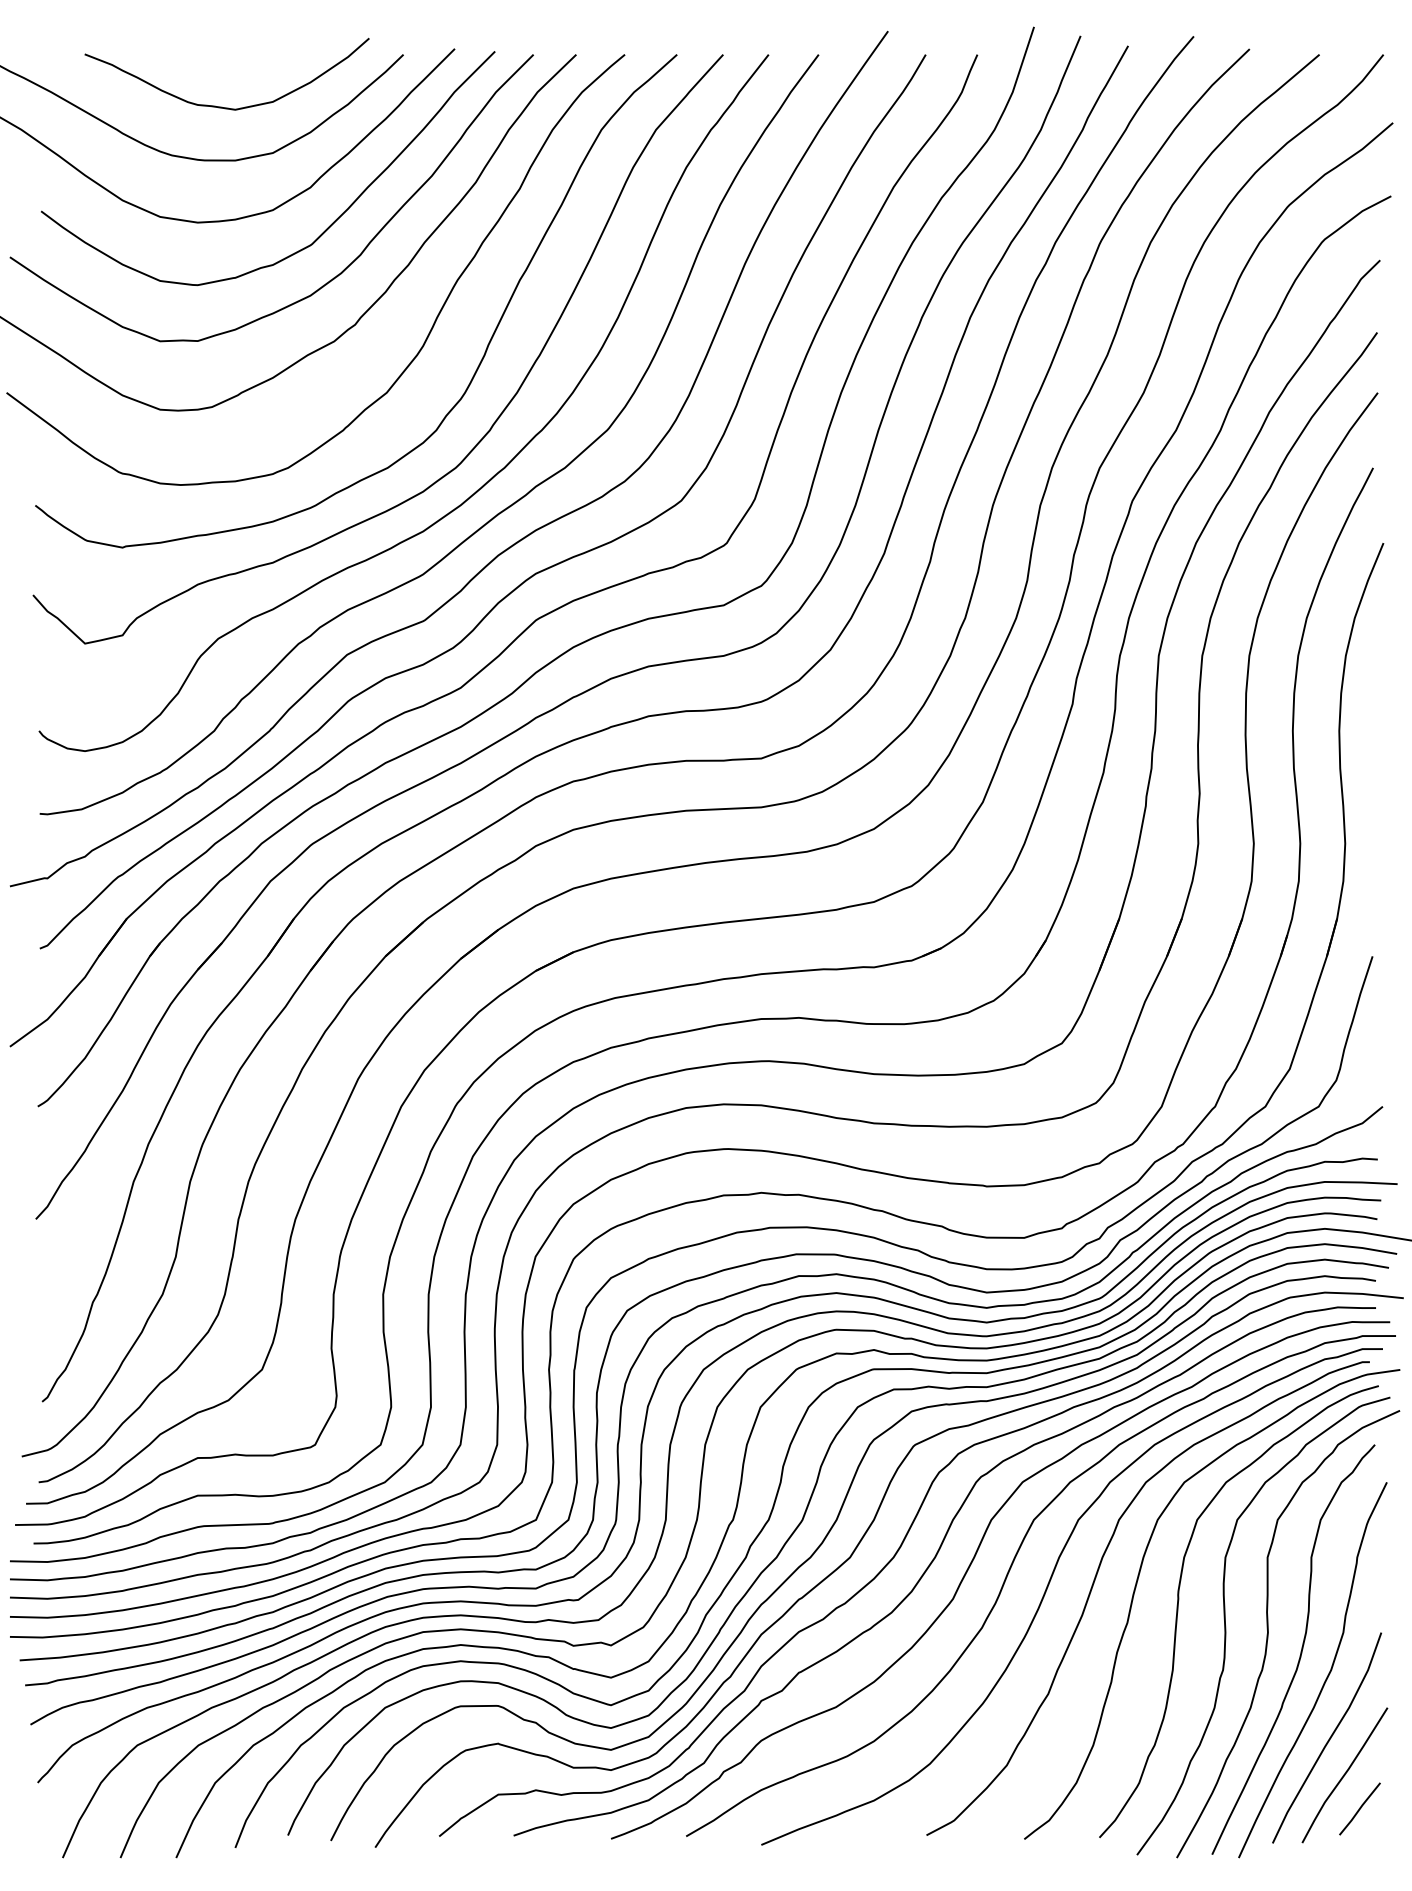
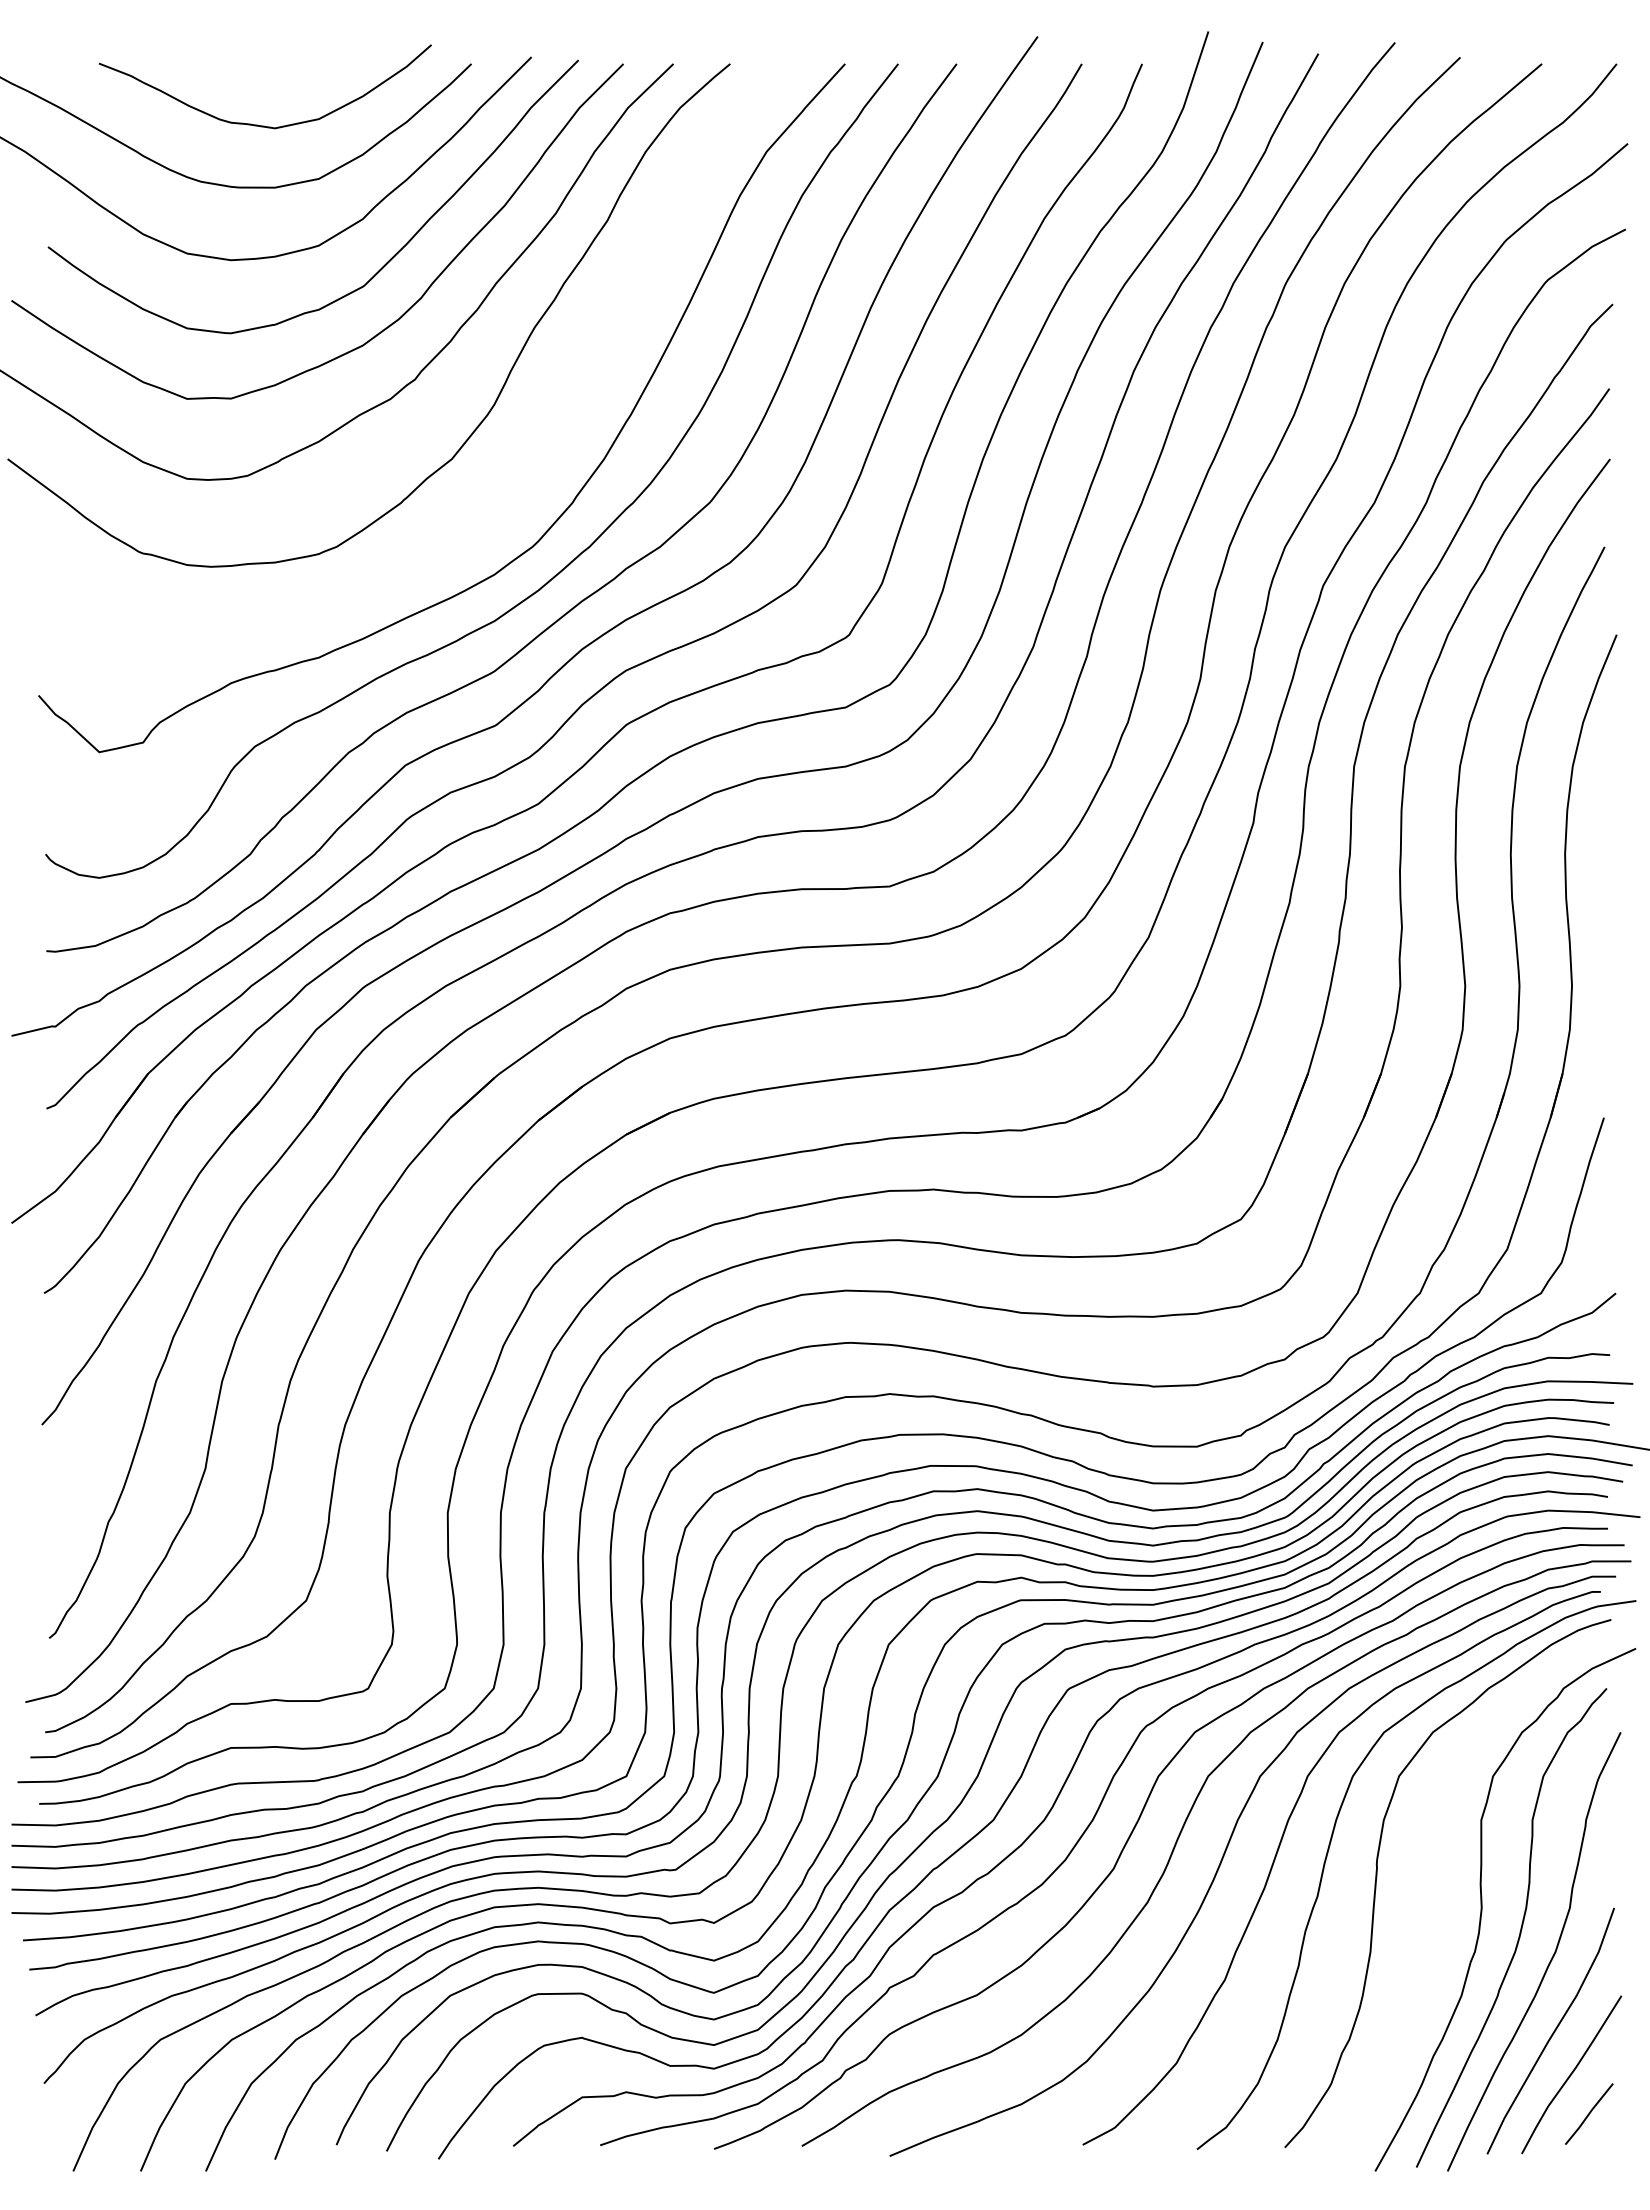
curve: (477, 365) -> (558, 427), removed
curve: (1225, 1626) -> (1432, 1900), removed

